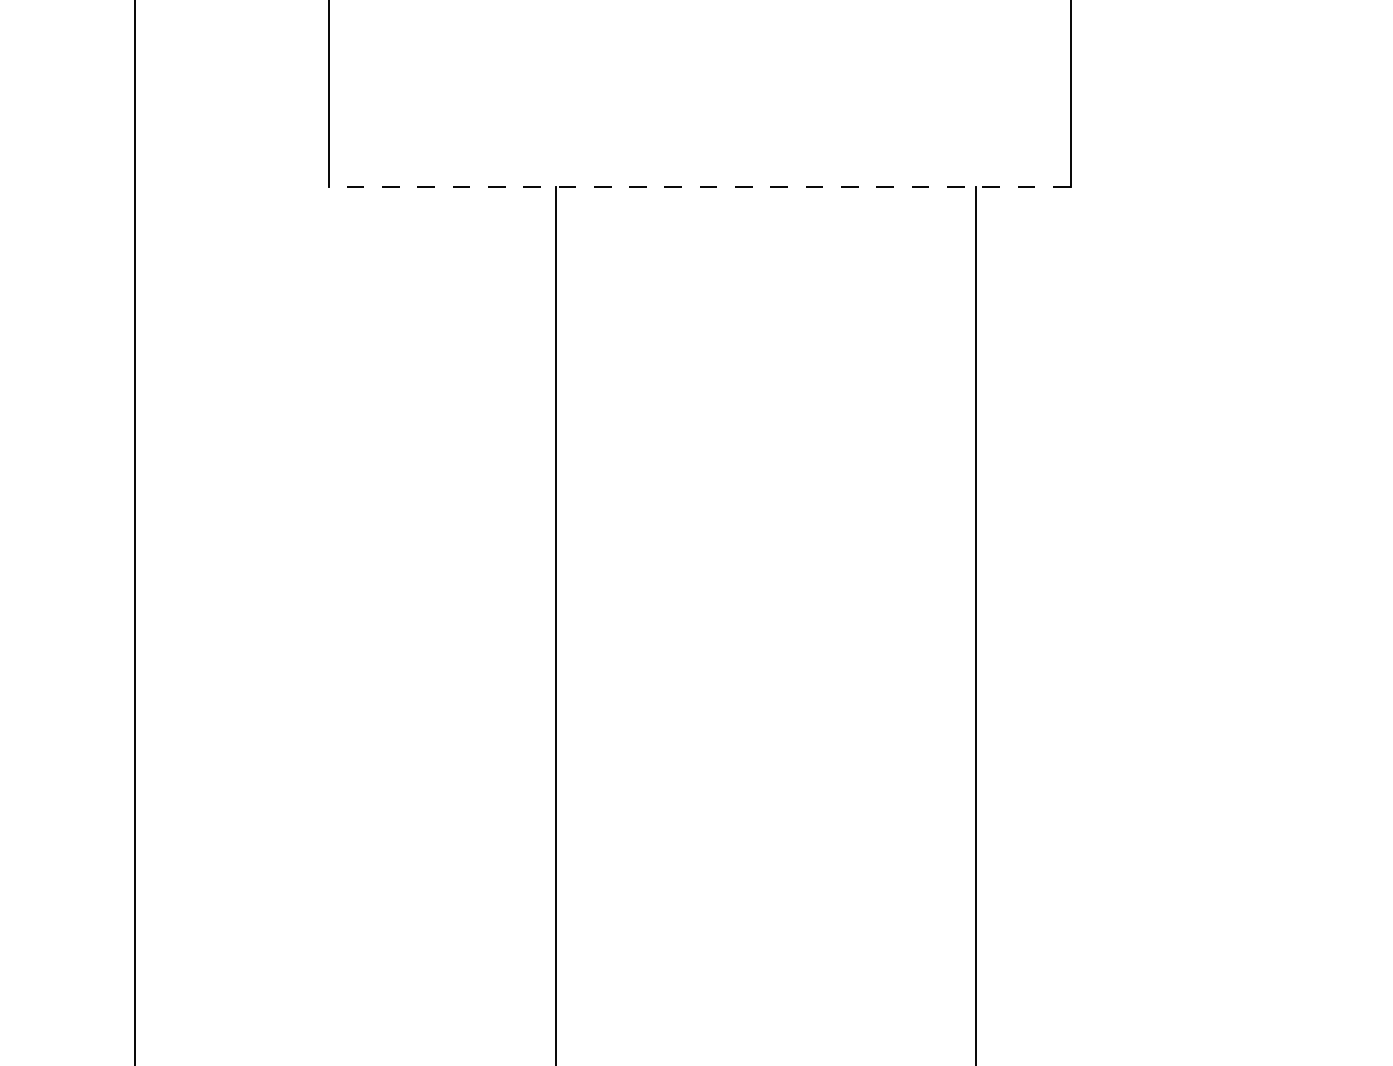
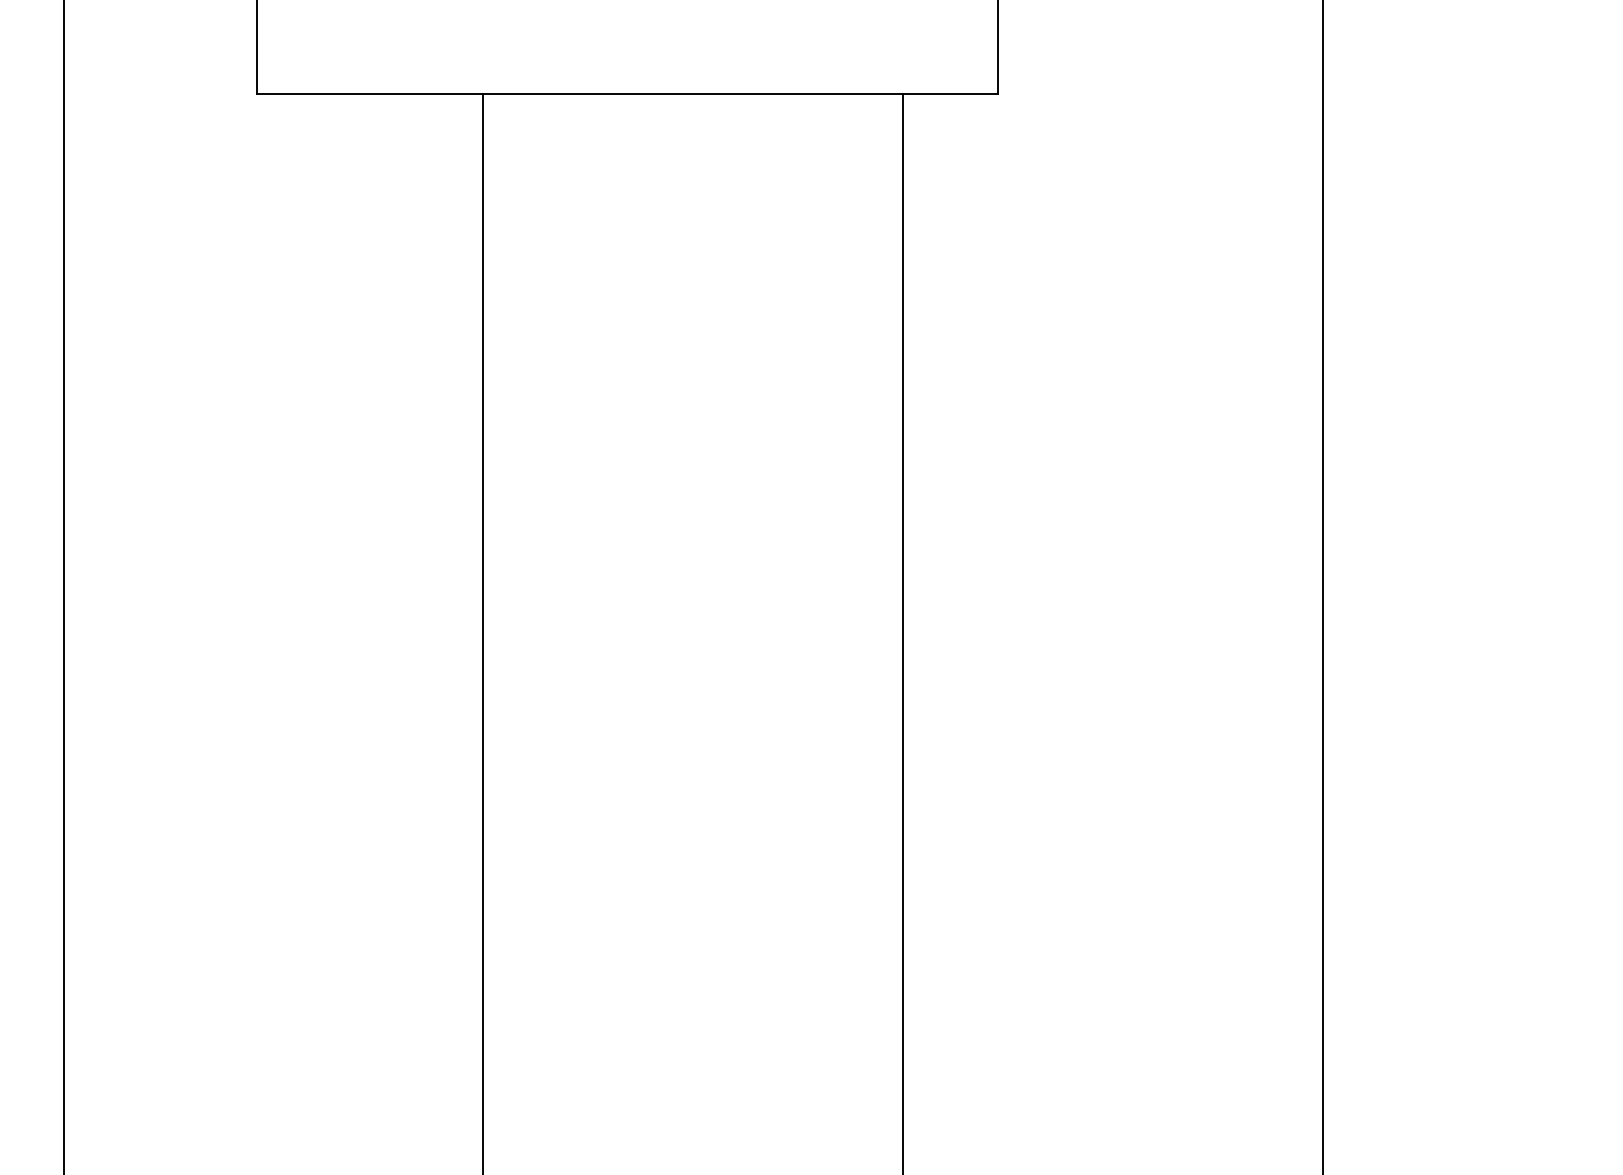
line: (698, 186) -> (626, 94), dashed -> solid

